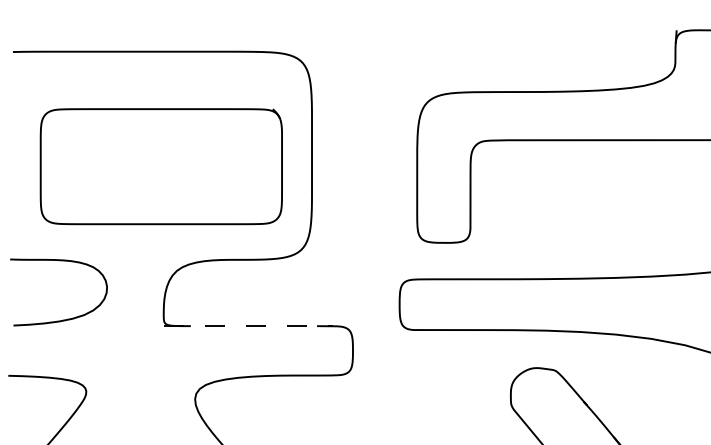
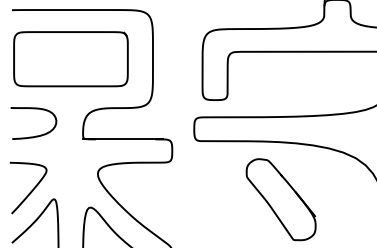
part: (160, 167) -> (70, 59), moved
line: (247, 326) -> (122, 139), dashed -> solid

